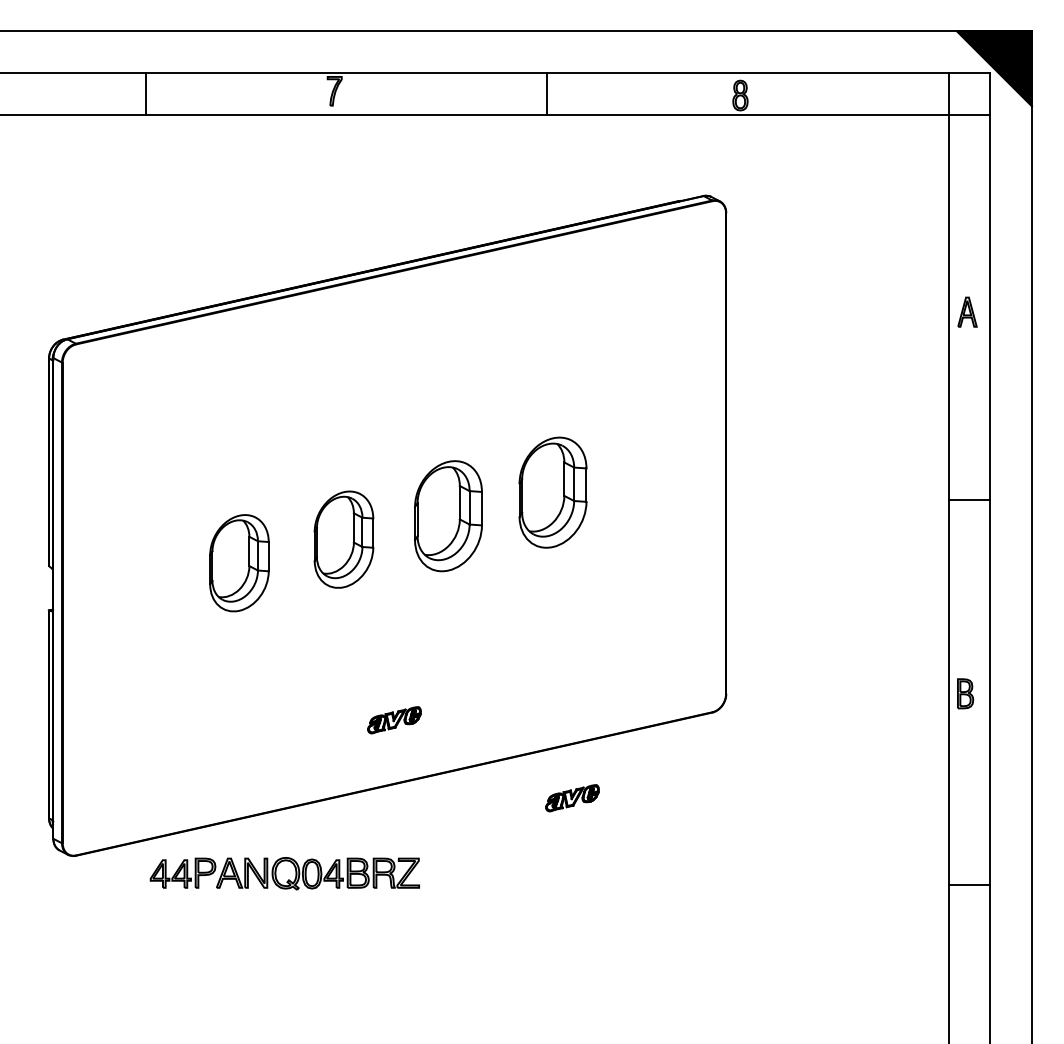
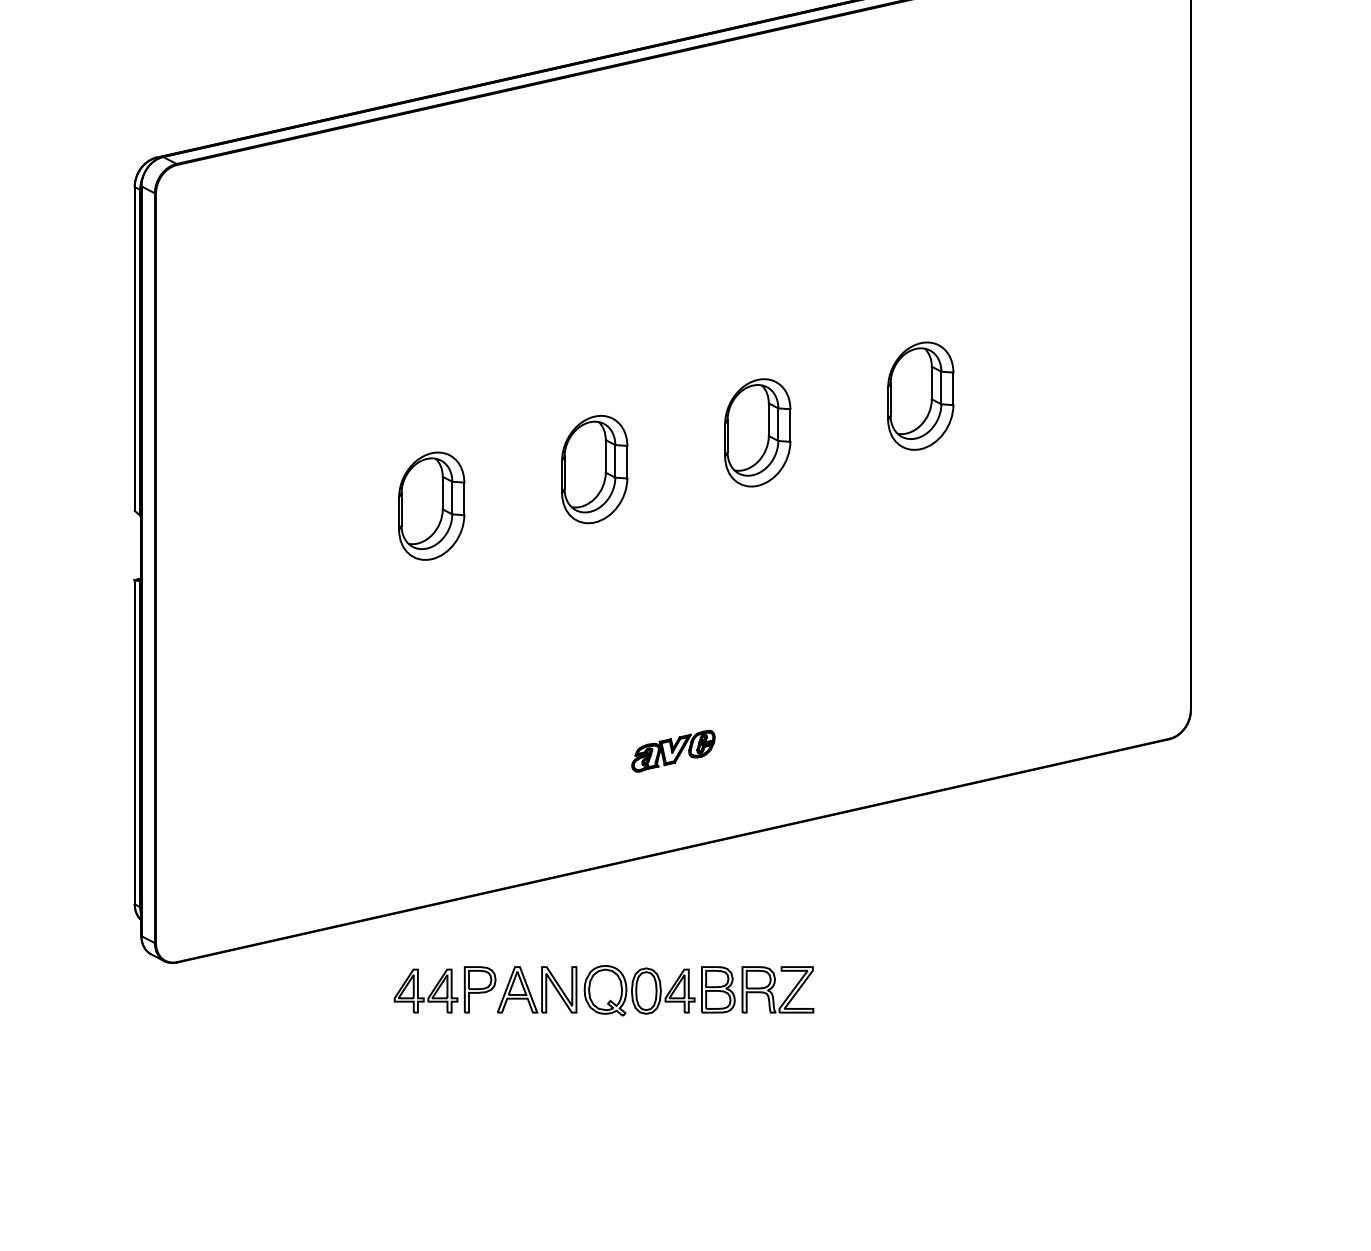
part: (552, 492) -> (919, 396), size x0.62
part: (448, 515) -> (757, 431), size x0.62
part: (343, 539) -> (593, 469), size x0.71
part: (239, 562) -> (431, 505), size x0.71
part: (572, 798) -> (951, 873), removed
part: (284, 873) -> (603, 990), moved

